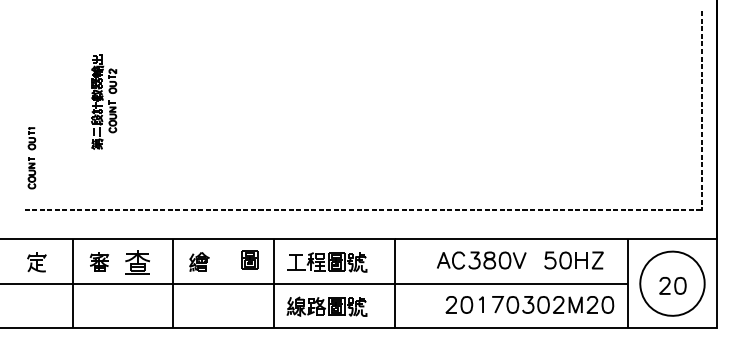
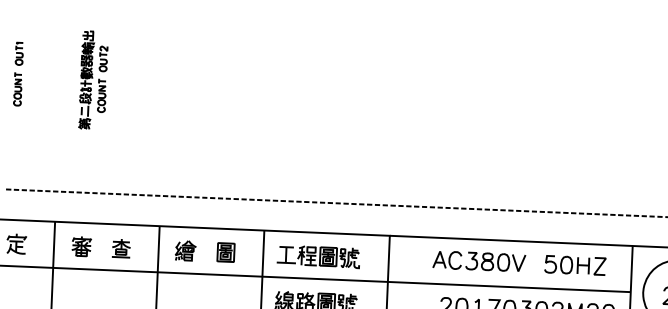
part: (31, 158) -> (18, 74), moved
part: (249, 259) -> (225, 251), moved
part: (137, 262) -> (121, 248), size x0.71

